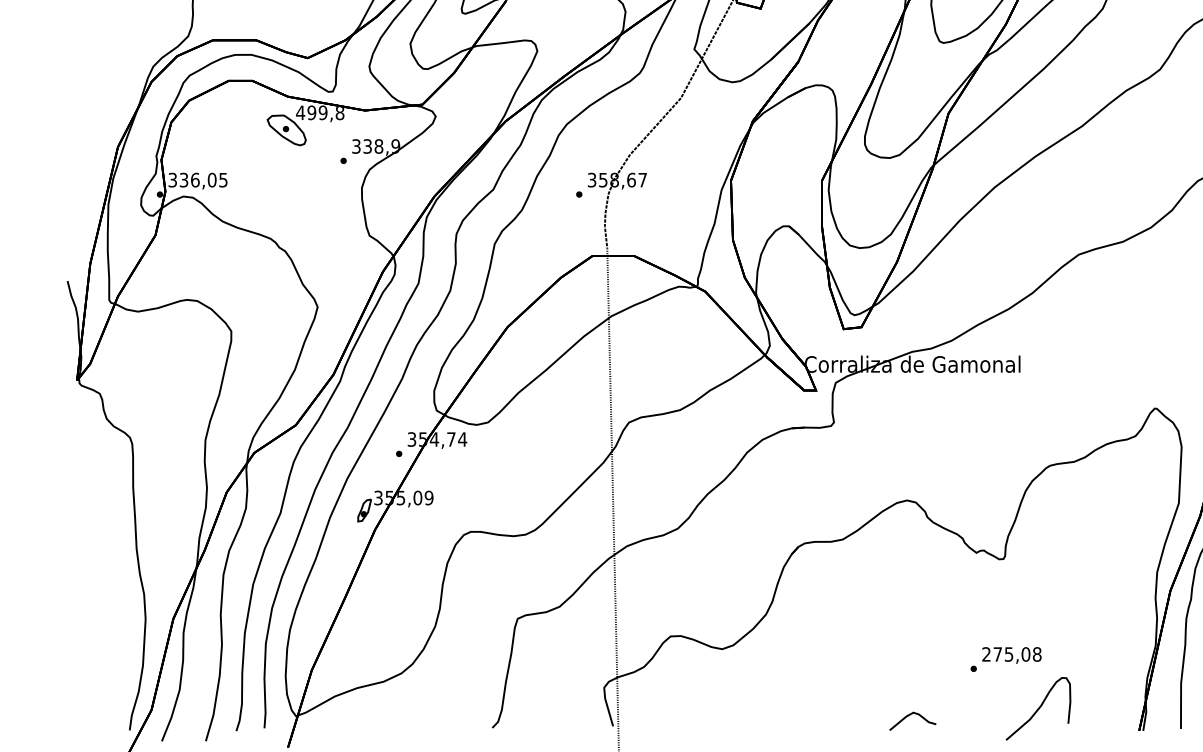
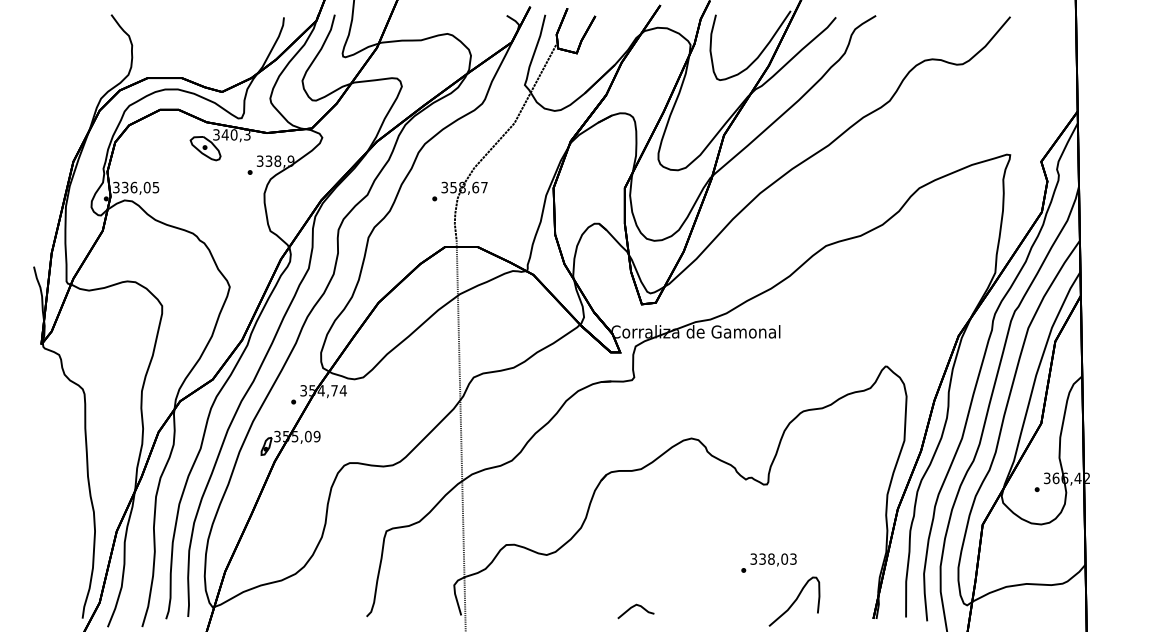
text: (319, 112) -> (231, 134), 499,8 -> 340,3
text: (1011, 653) -> (773, 558), 275,08 -> 338,03
curve: (909, 716) -> (633, 607), moved

